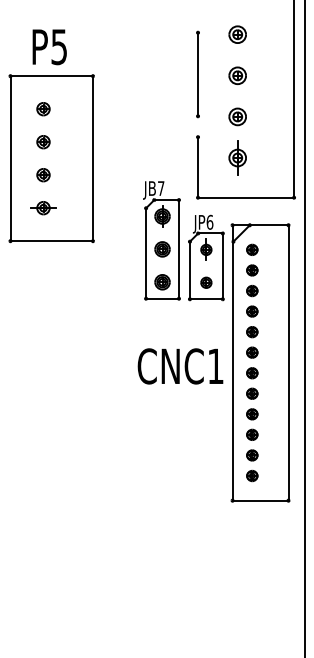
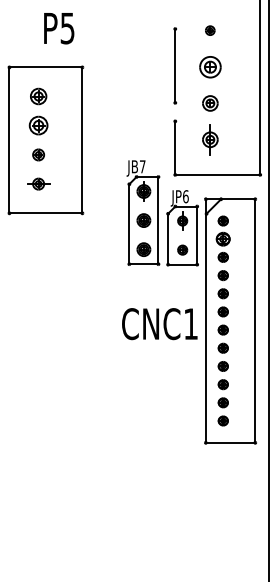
part: (237, 34) -> (210, 30), size x0.6
text: (49, 47) -> (58, 28), moved
part: (237, 75) -> (210, 66), size x1.4
part: (43, 109) -> (38, 96), size x1.4
part: (43, 142) -> (38, 126), size x1.6
part: (252, 270) -> (223, 239), size x1.4

